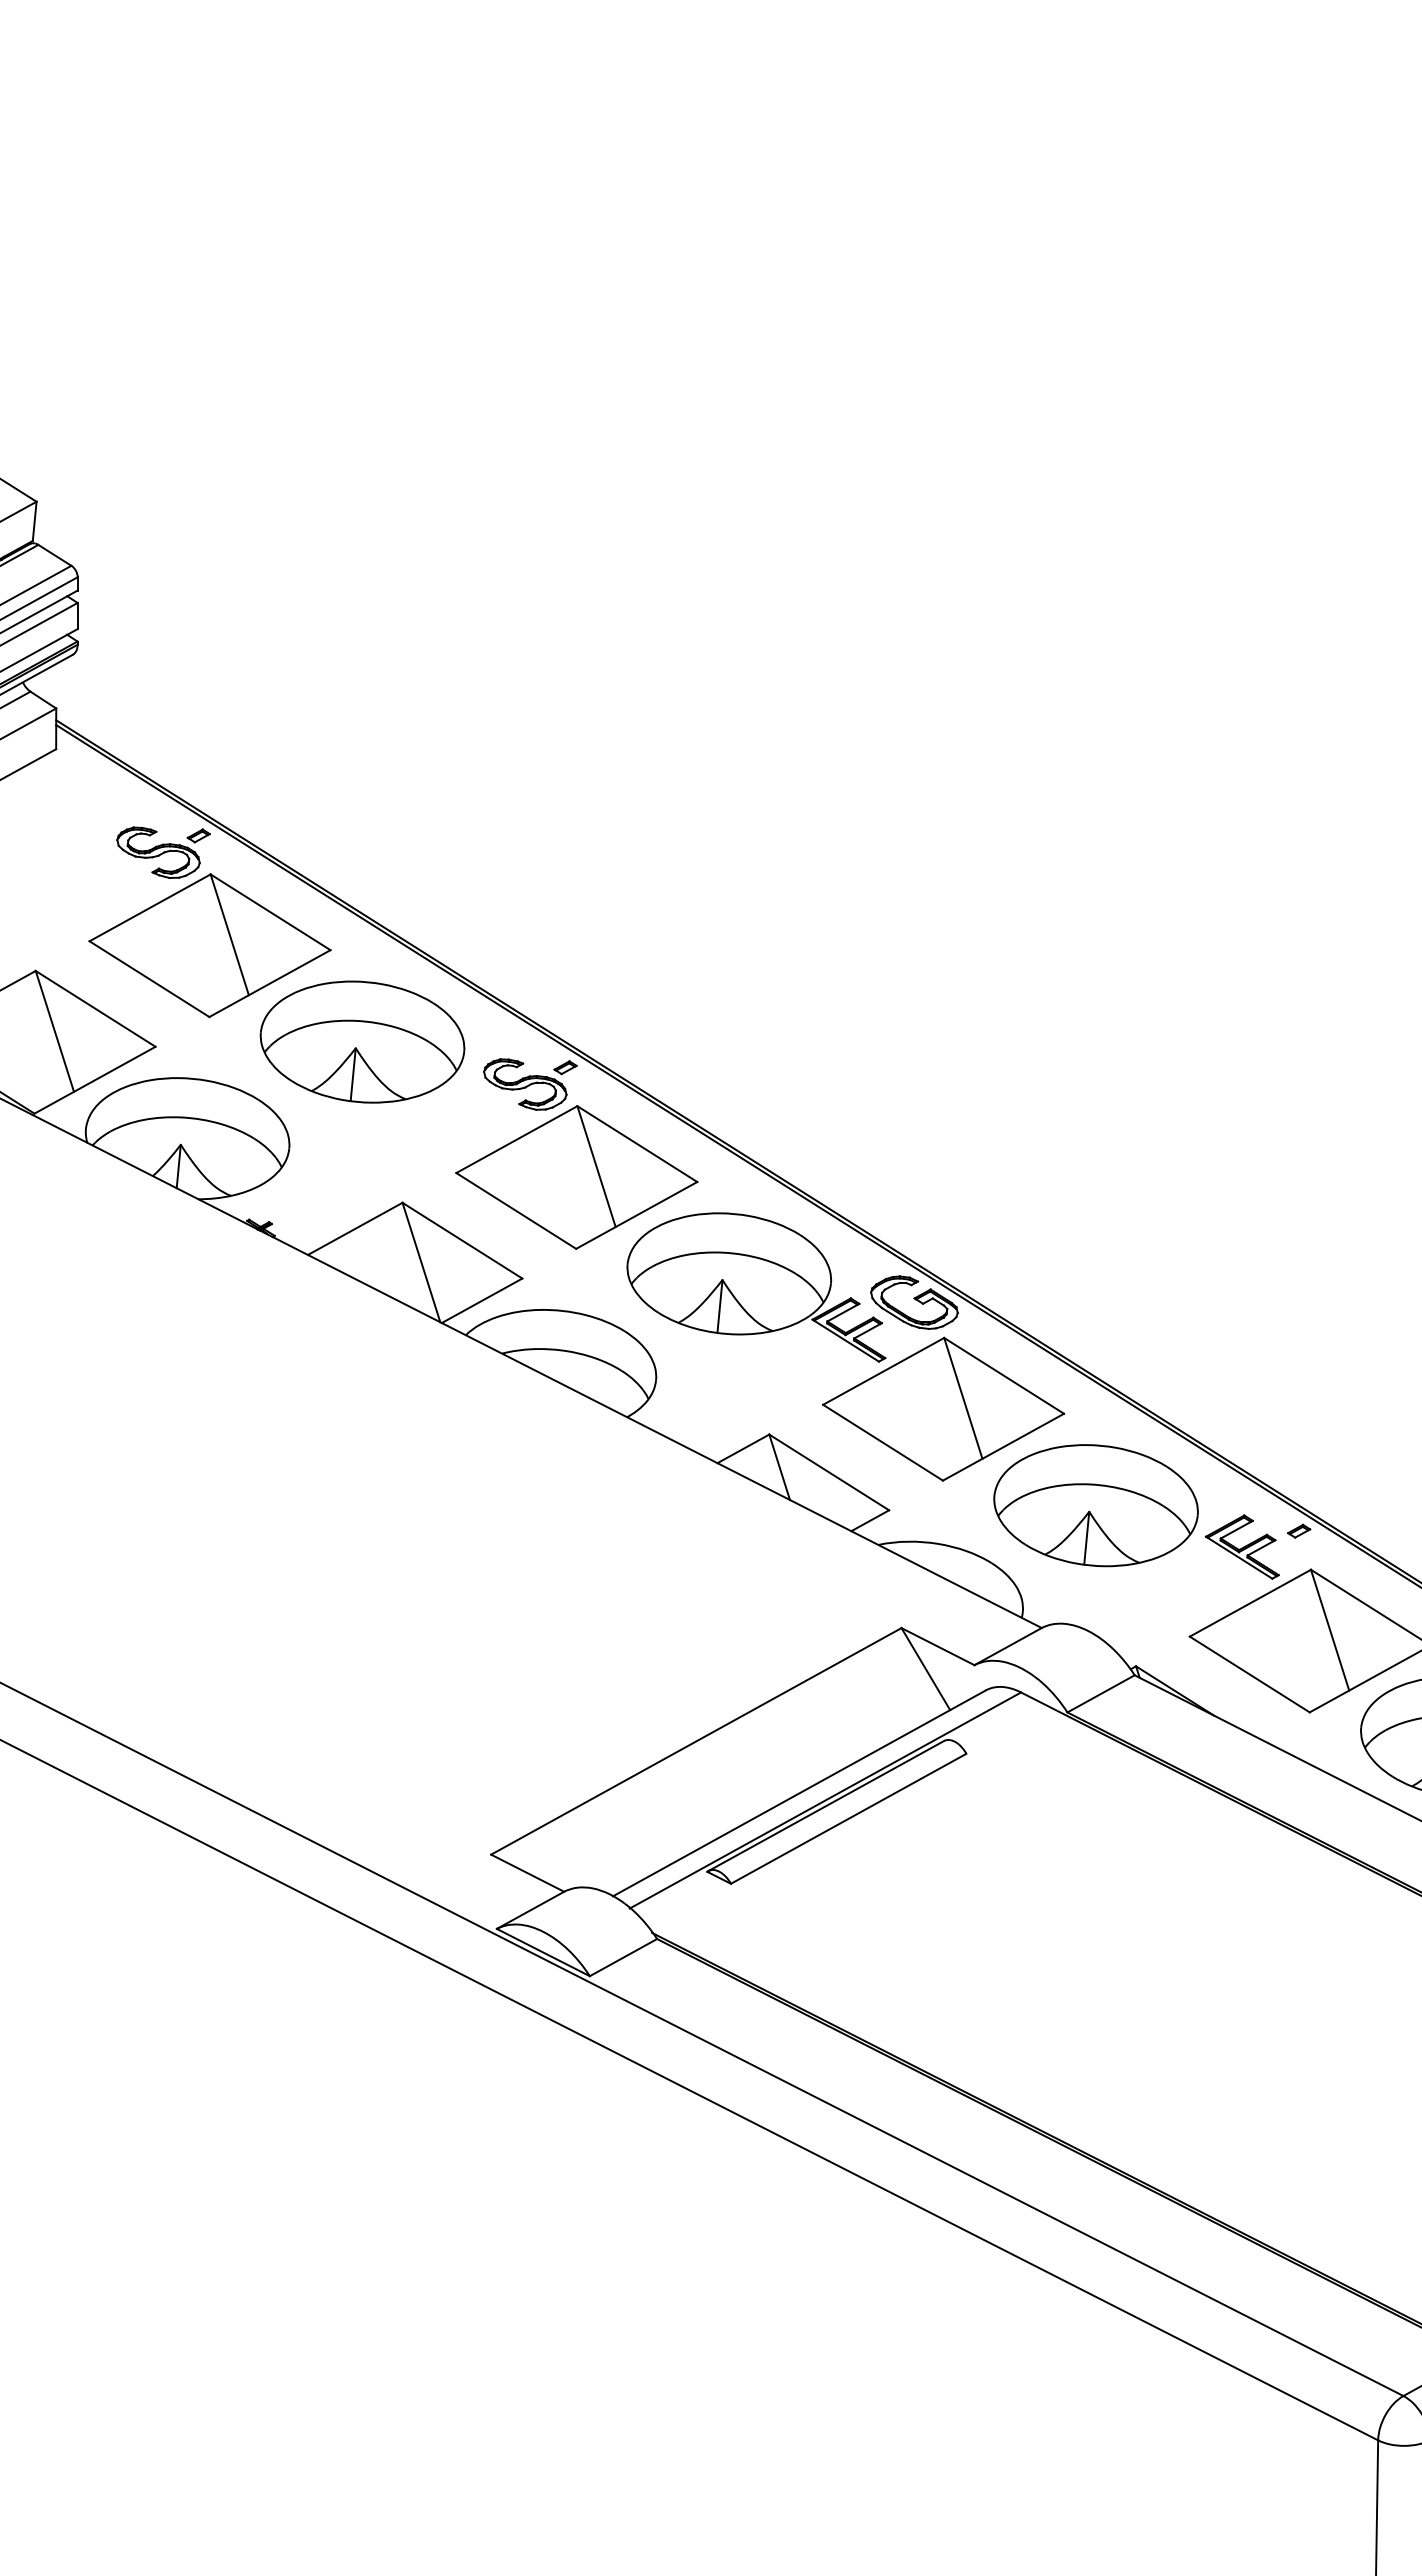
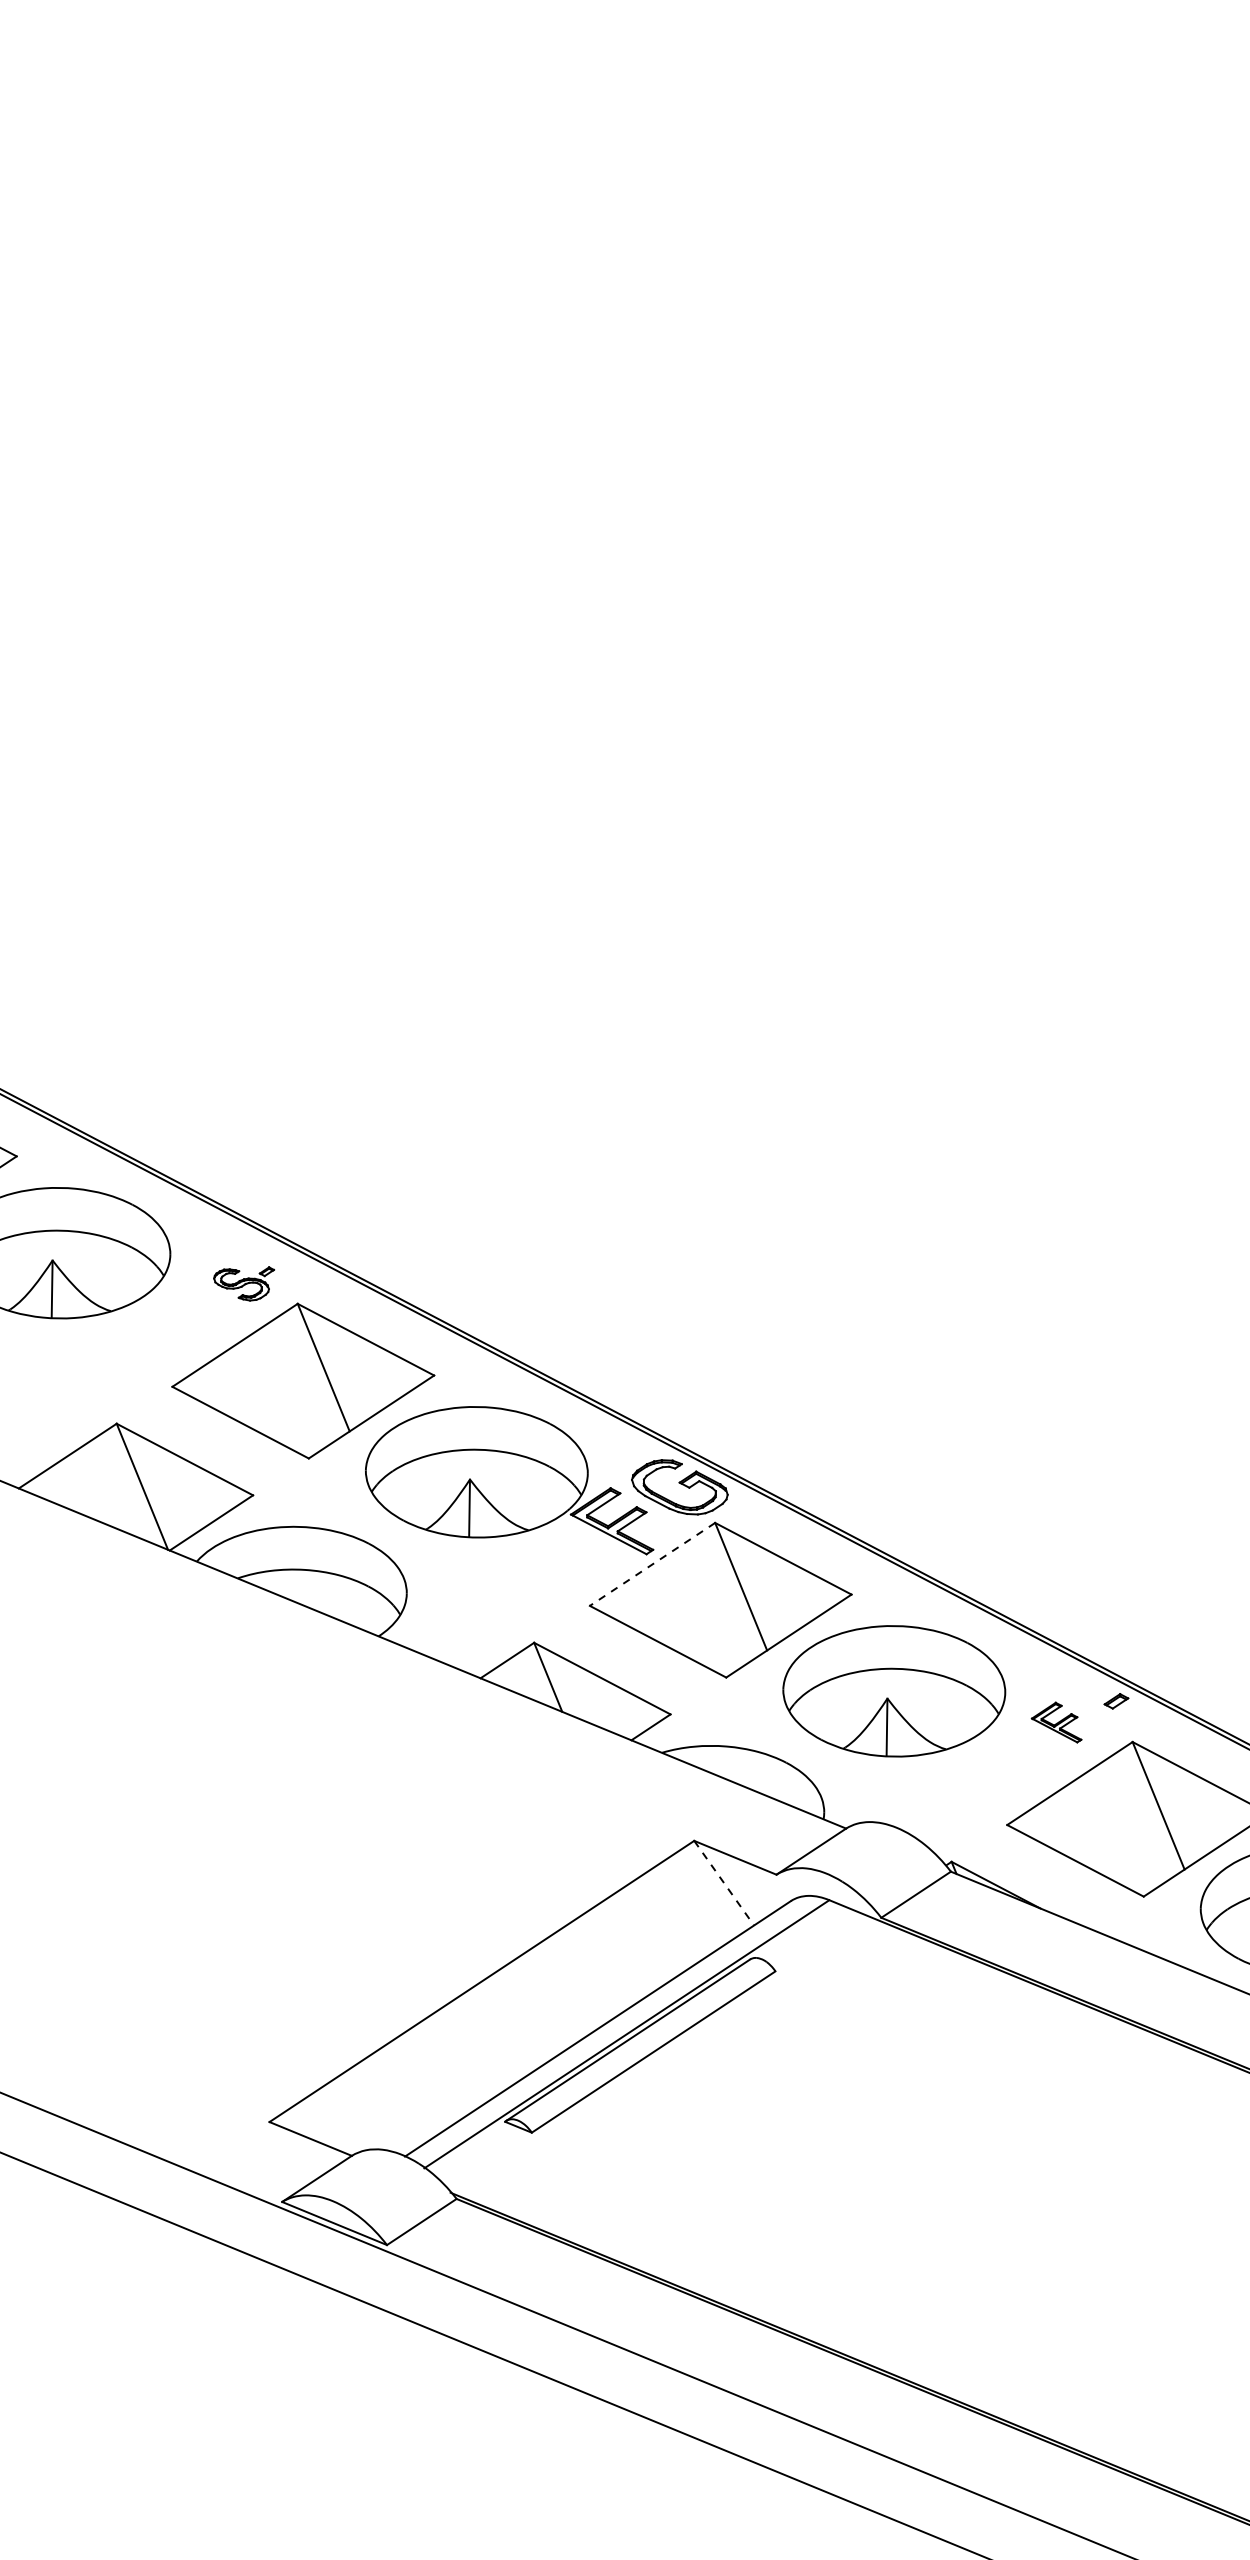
part: (530, 1084) -> (245, 1284), size x0.6
line: (883, 1371) -> (652, 1564), solid -> dashed
part: (1241, 1546) -> (1055, 1722), size x0.6
line: (925, 1669) -> (723, 1883), solid -> dashed

